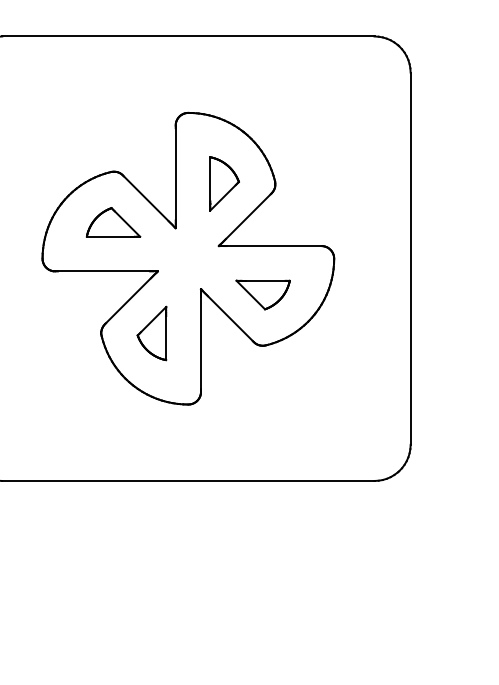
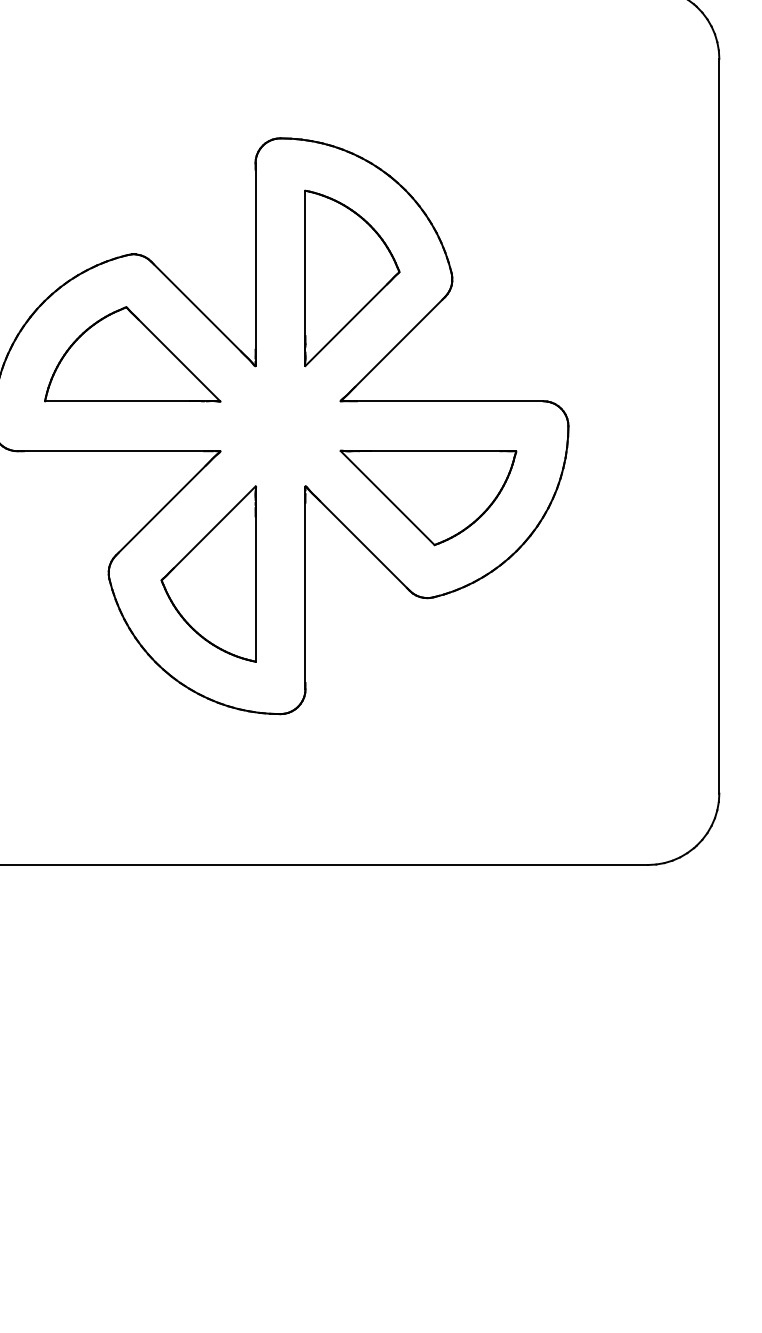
part: (224, 183) -> (351, 277), size x1.67
part: (113, 222) -> (132, 354), size x1.67
part: (262, 294) -> (426, 496), size x1.67
part: (151, 333) -> (207, 573), size x1.67

